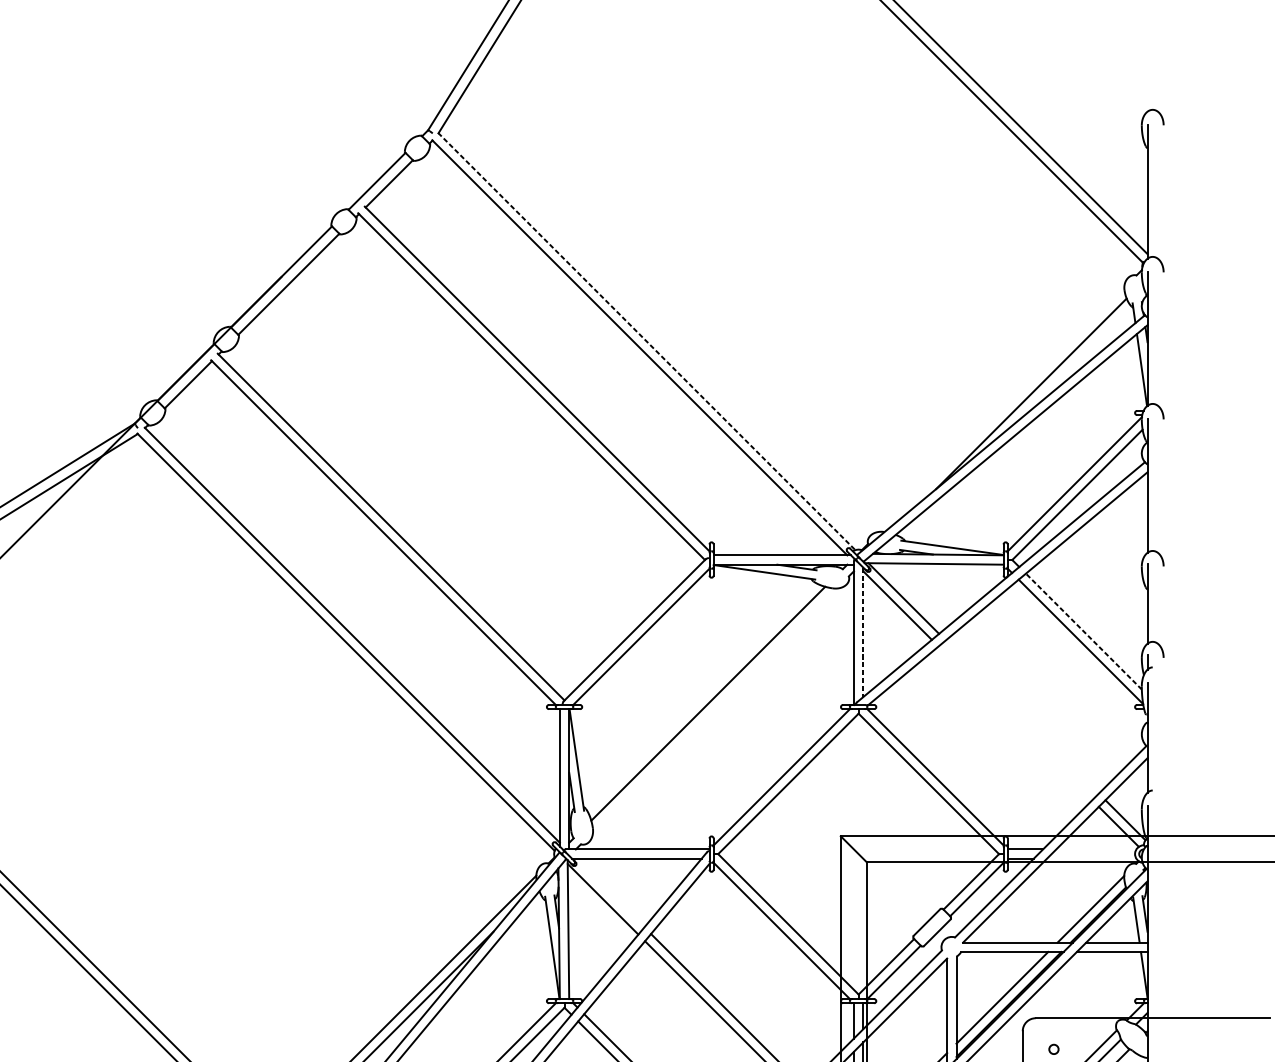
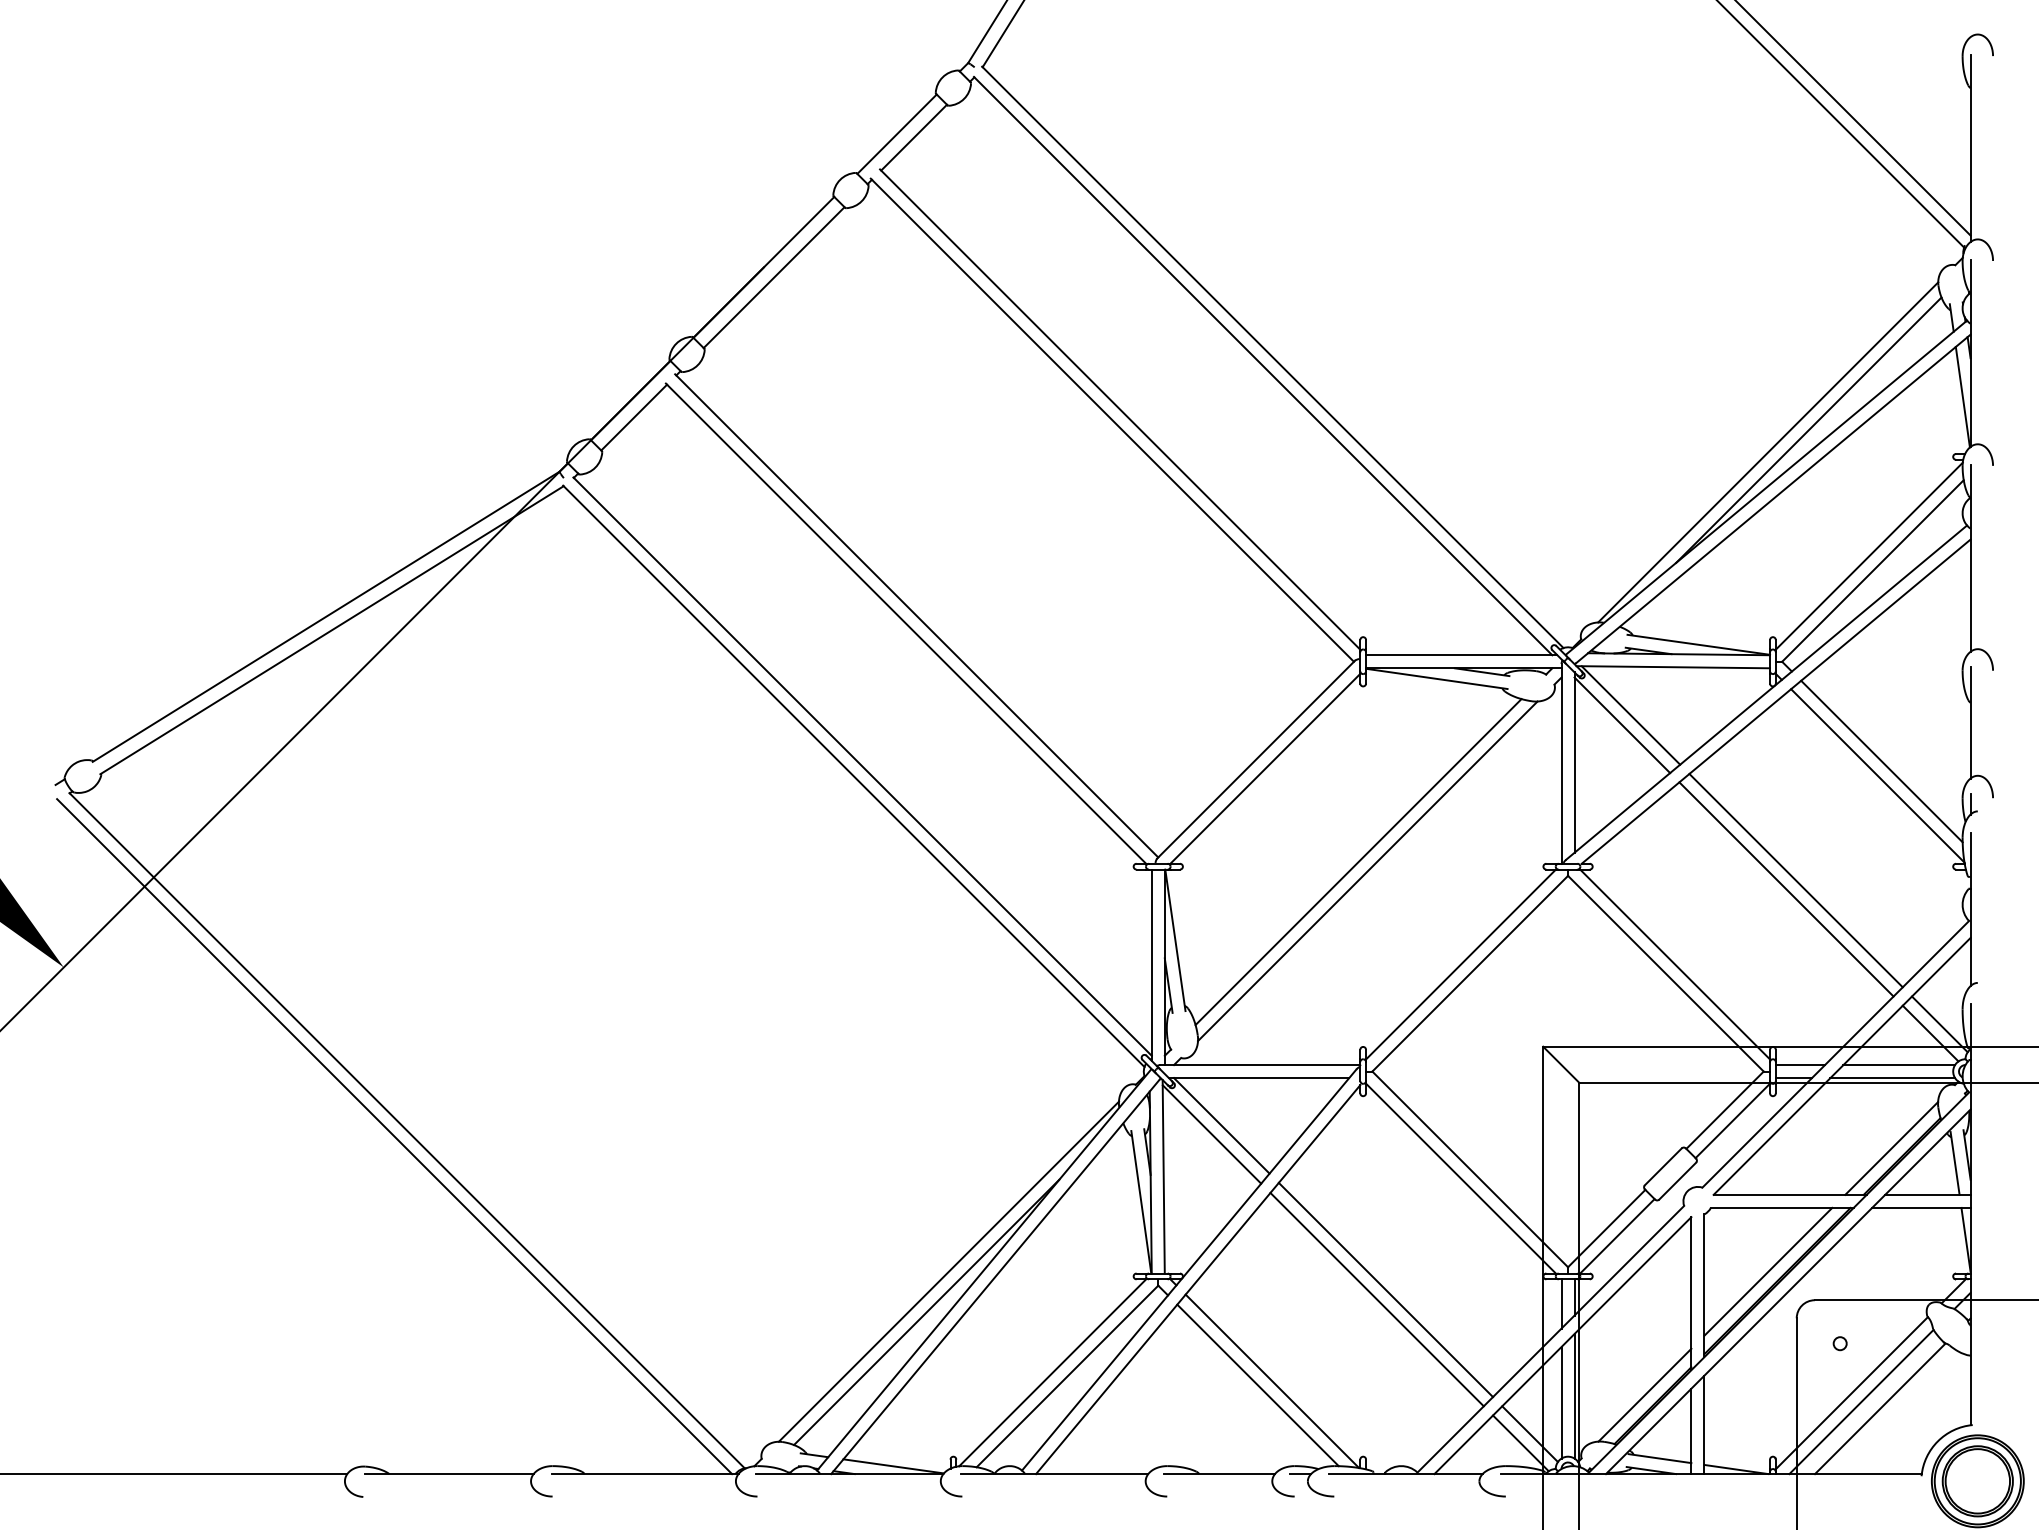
line: (647, 341) -> (1273, 357), dashed -> solid
line: (1002, 409) -> (1768, 452), added
line: (1083, 631) -> (1881, 761), dashed -> solid
line: (863, 633) -> (1574, 763), dashed -> solid
line: (714, 710) -> (1367, 871), added
line: (1021, 716) -> (1795, 880), added
line: (1015, 723) -> (1786, 889), added
line: (1096, 849) -> (1899, 1065), added
line: (1091, 859) -> (1892, 1078), added
line: (609, 892) -> (1221, 1125), added

